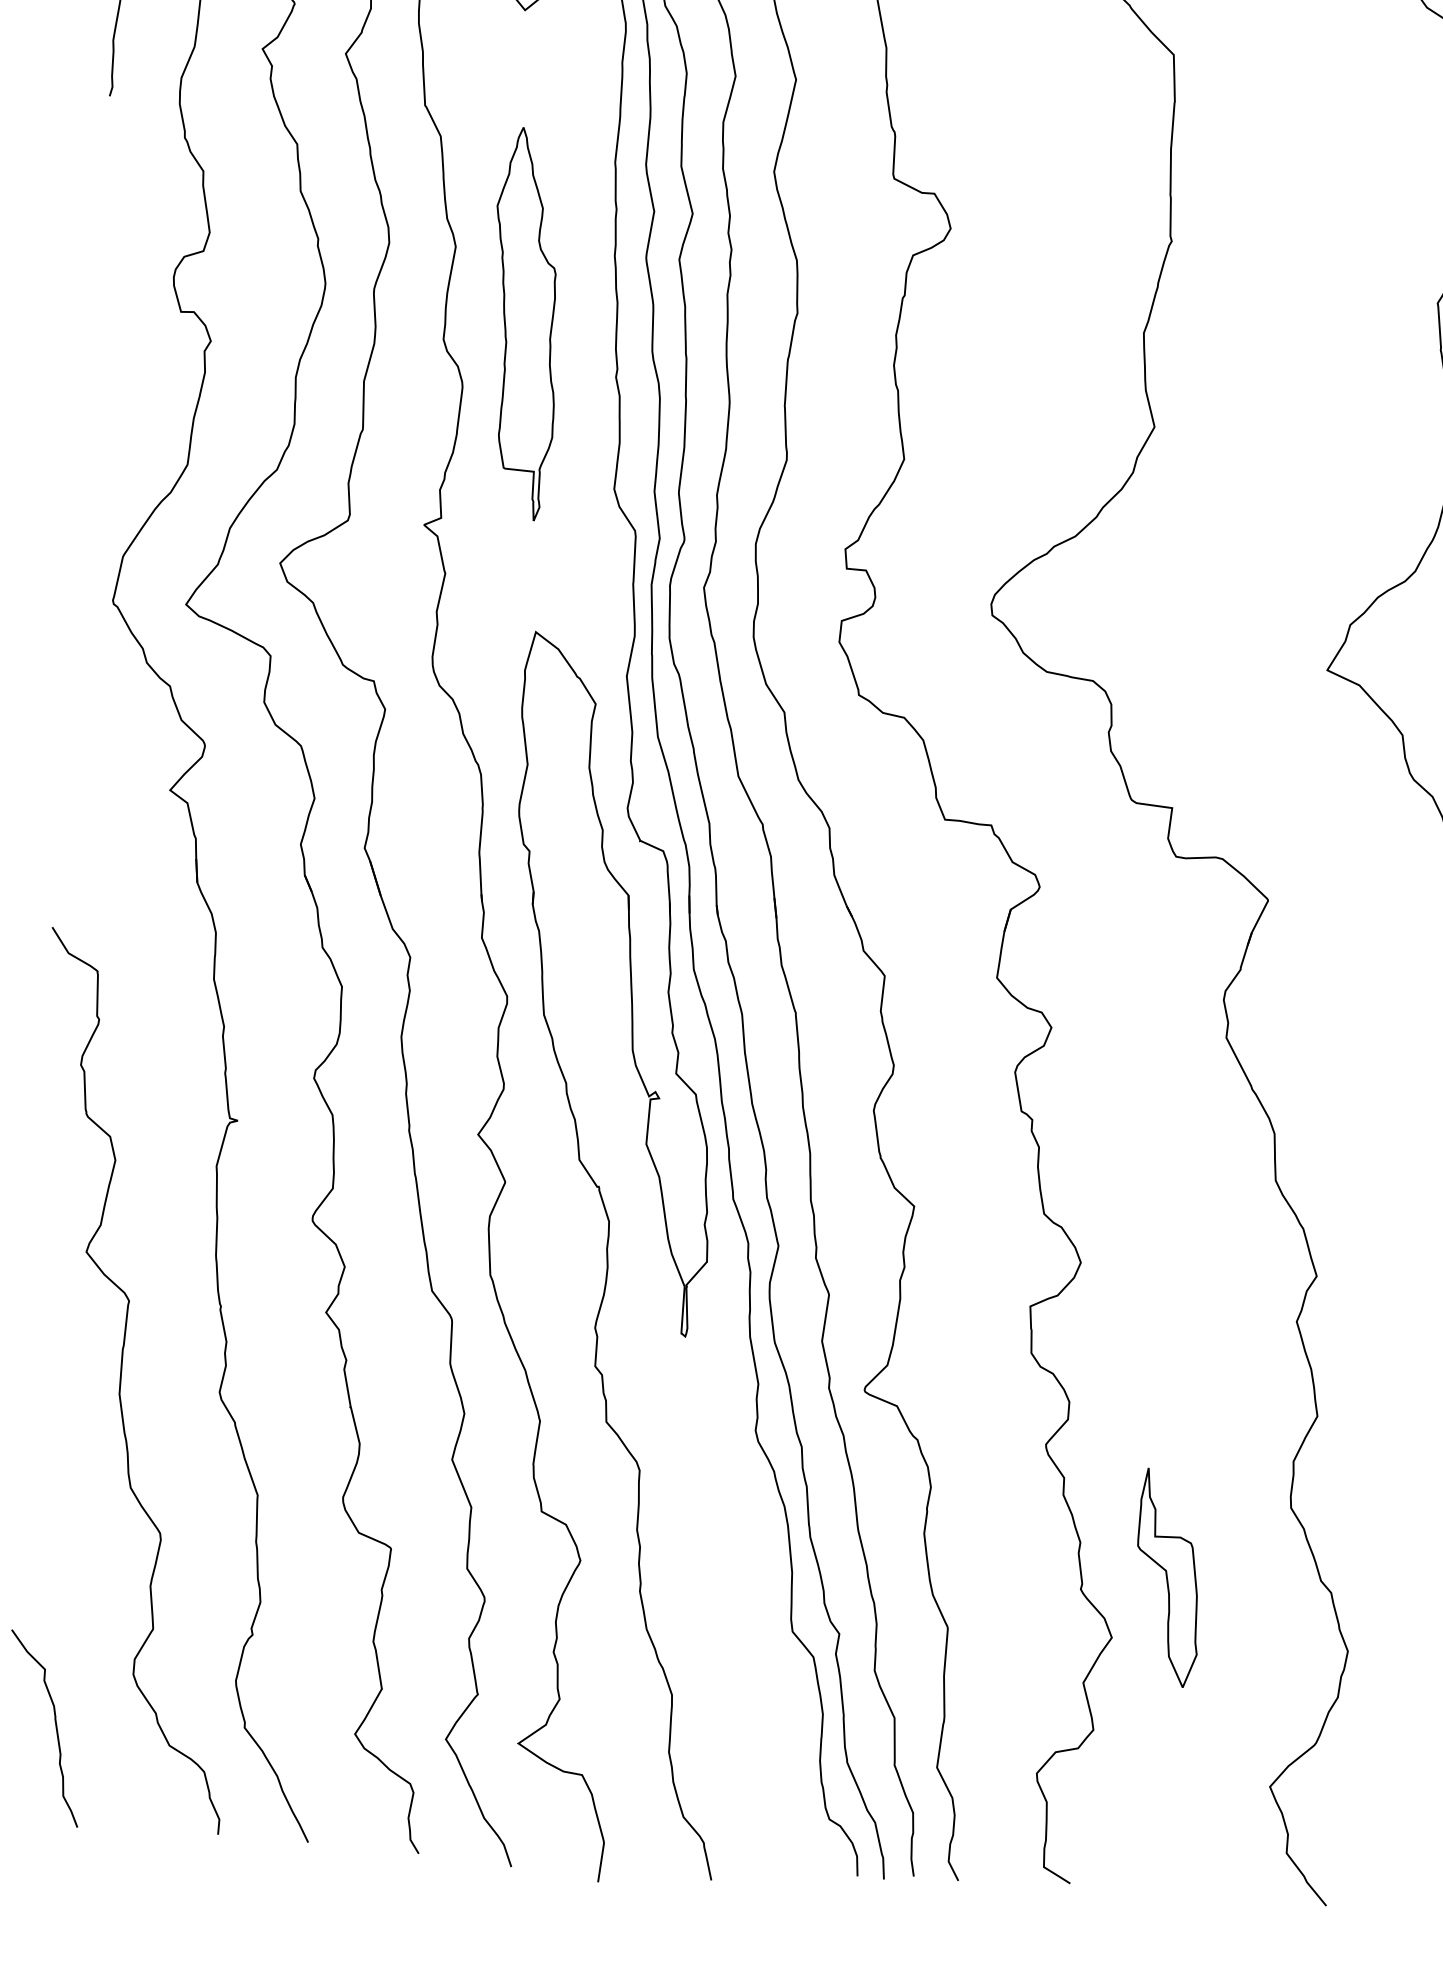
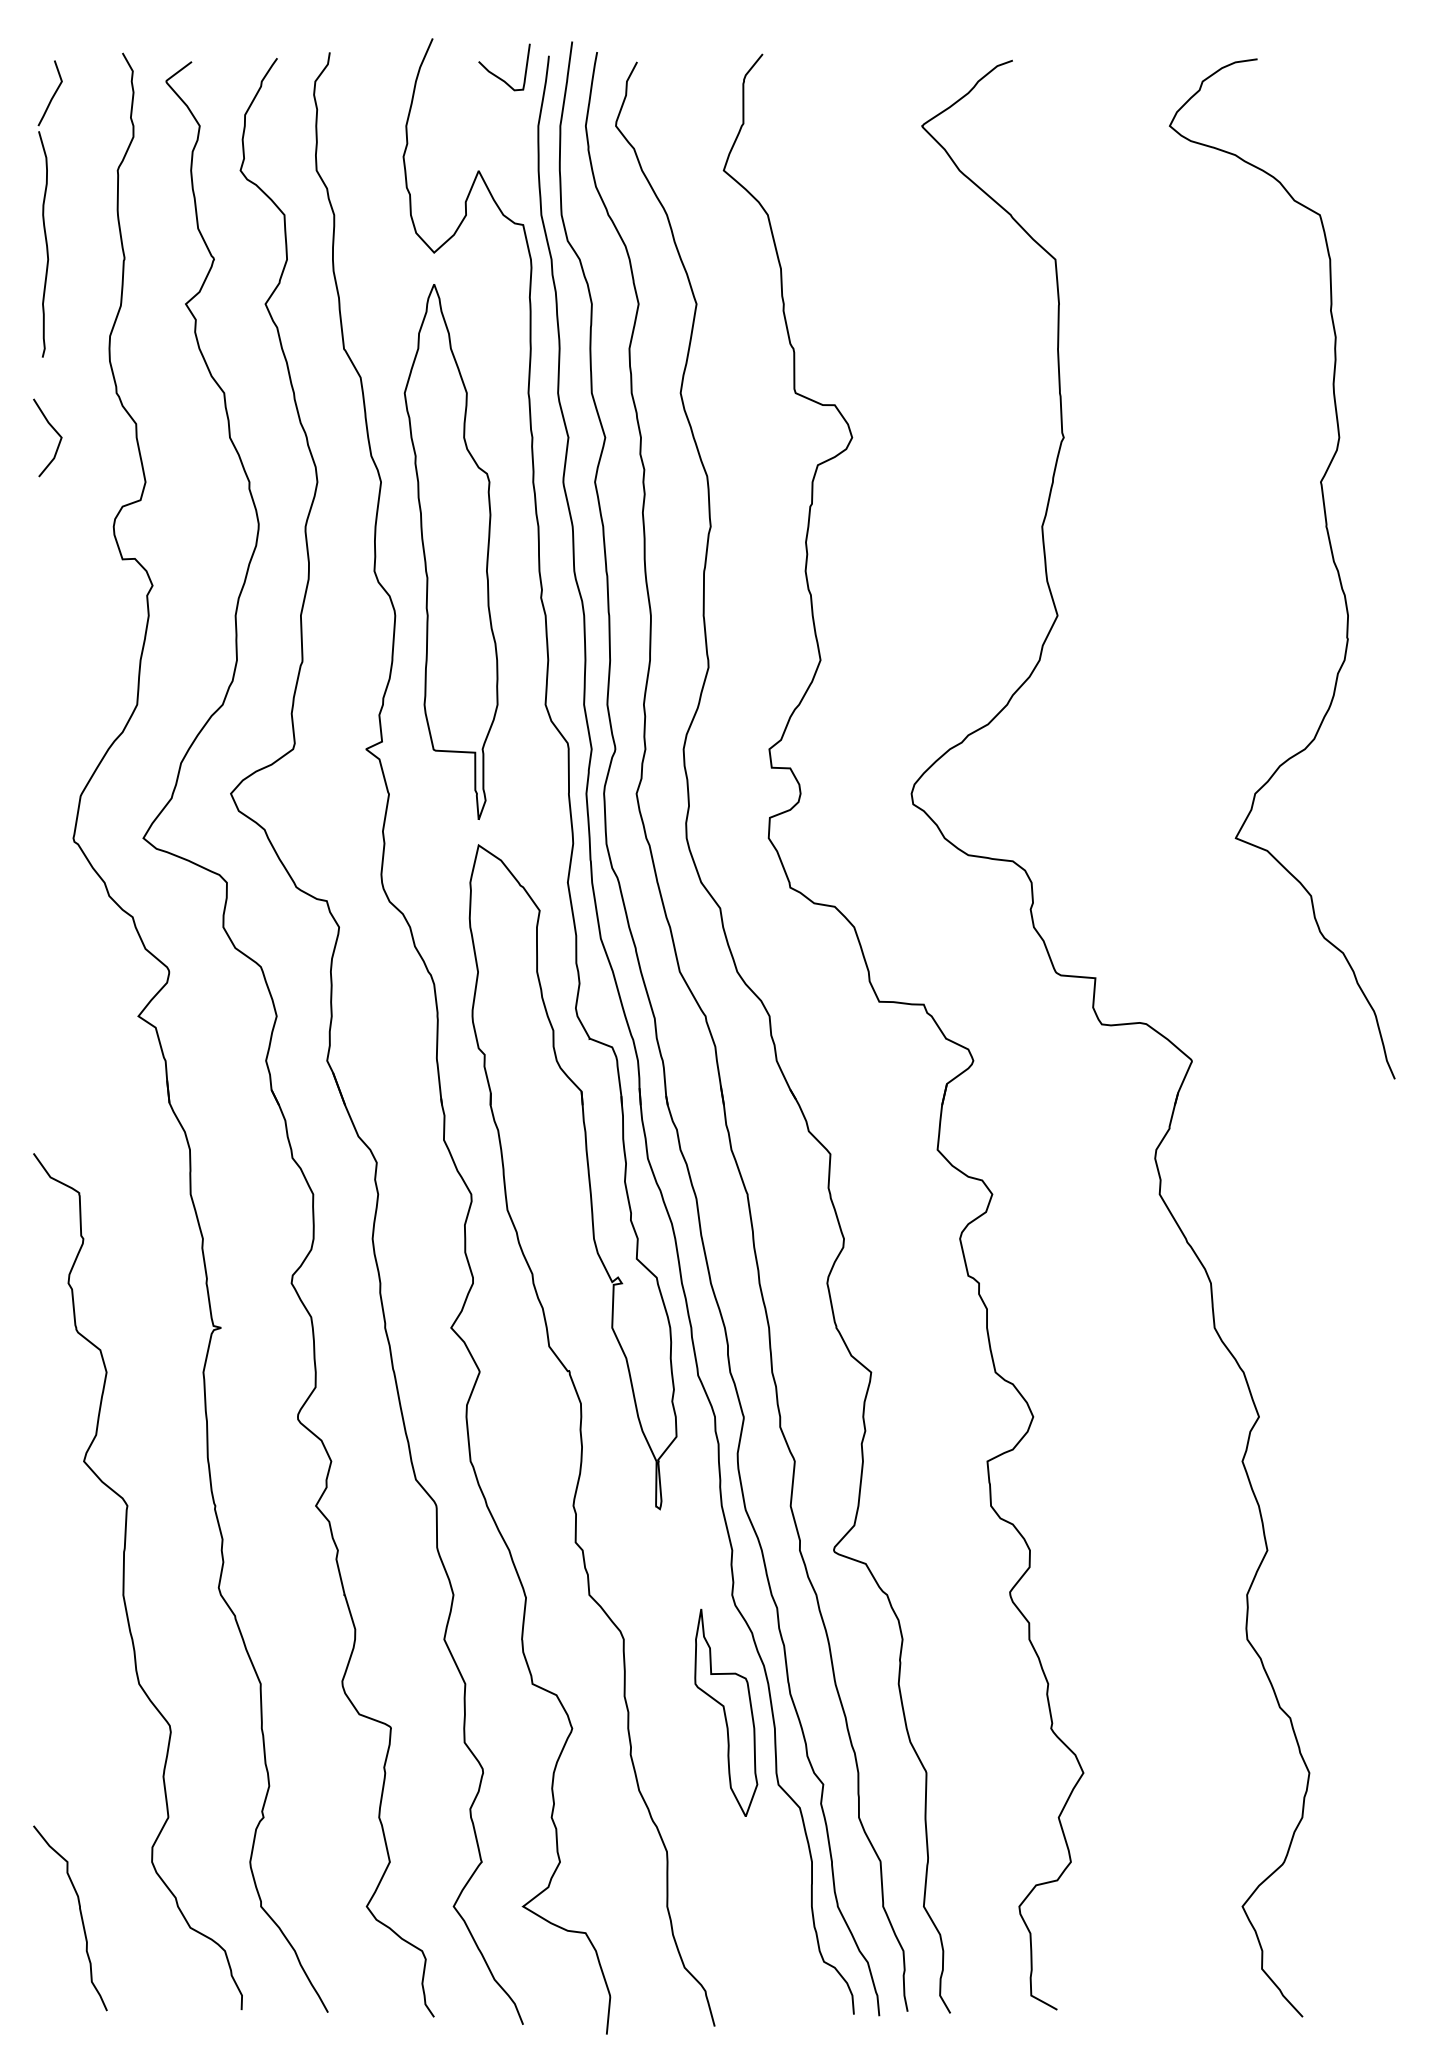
line: (118, 175) -> (55, 432), added
part: (524, 323) -> (450, 551), size x1.43
part: (1168, 1577) -> (726, 1712), moved

